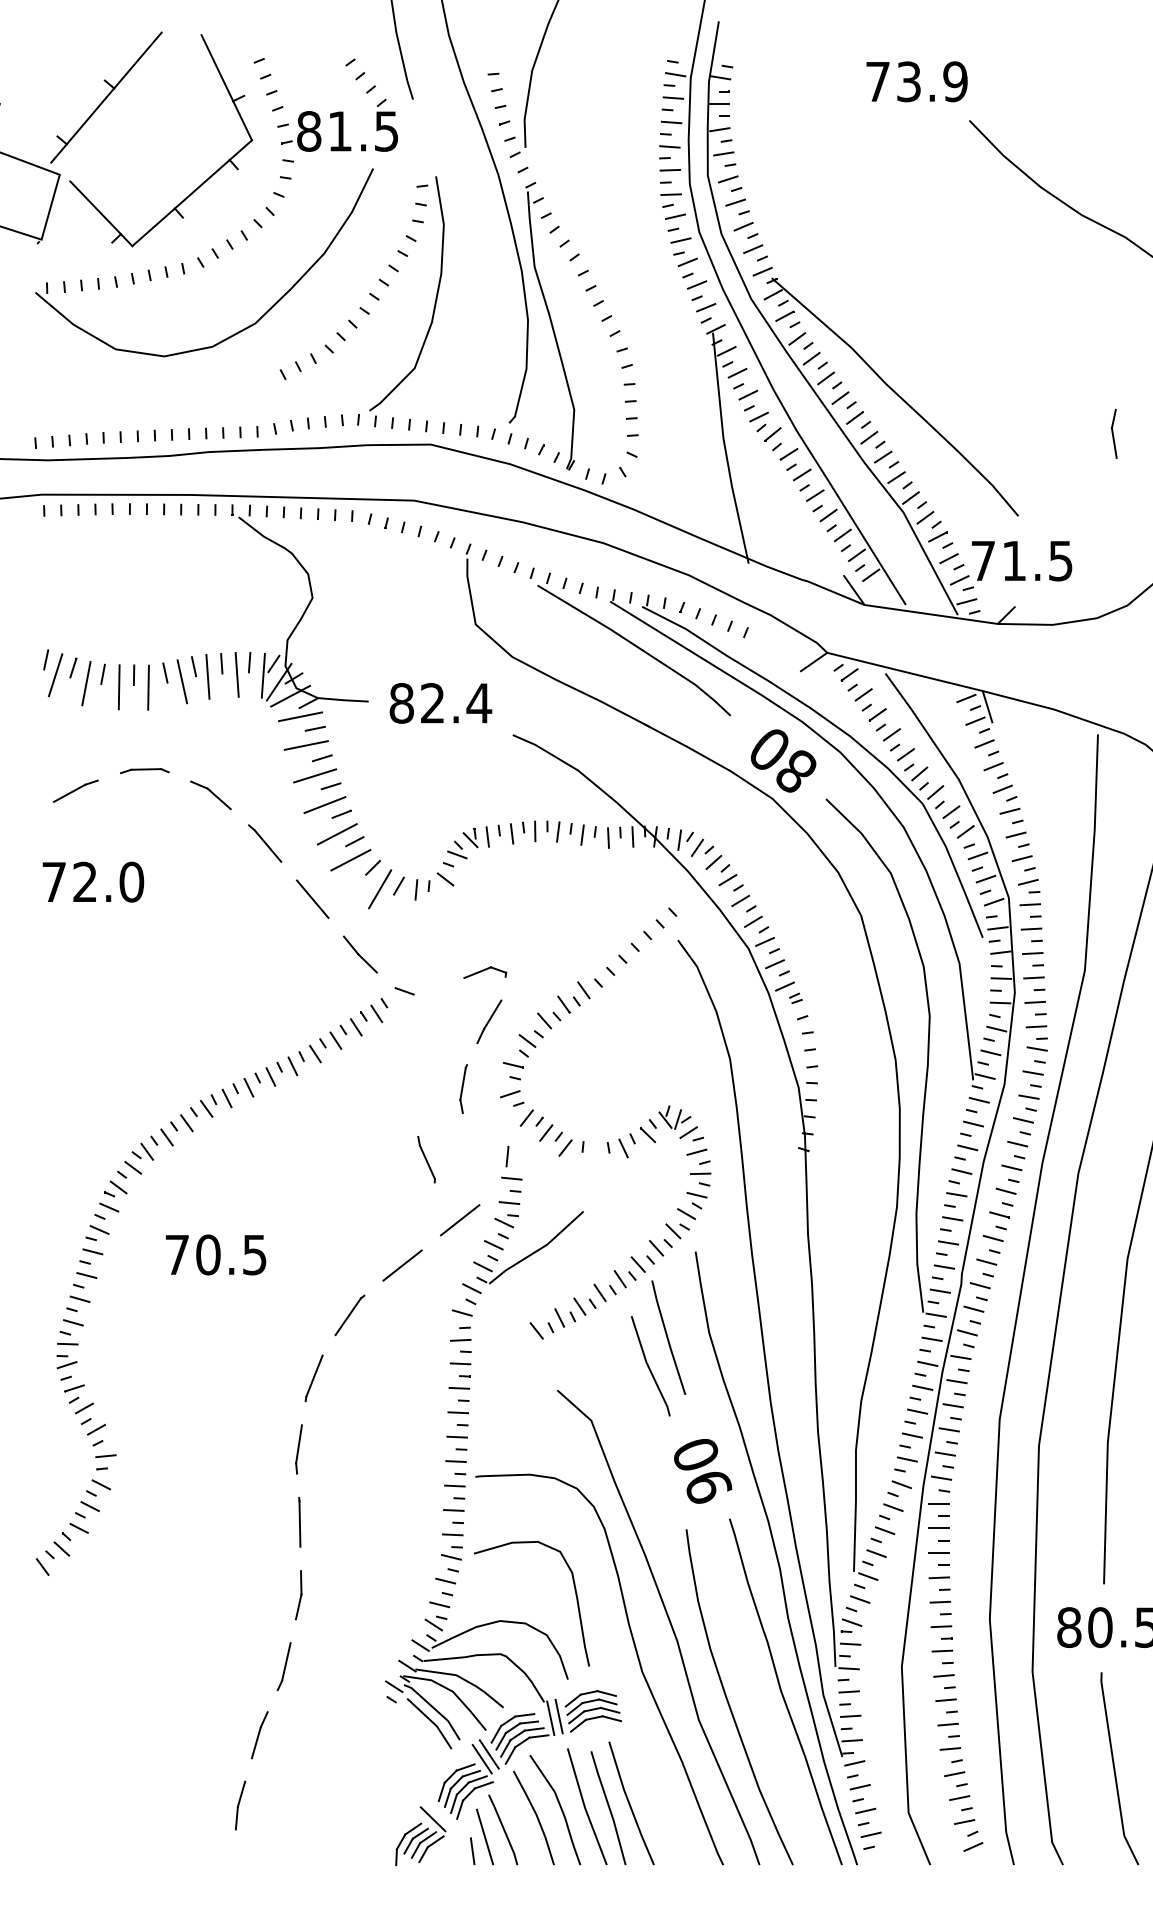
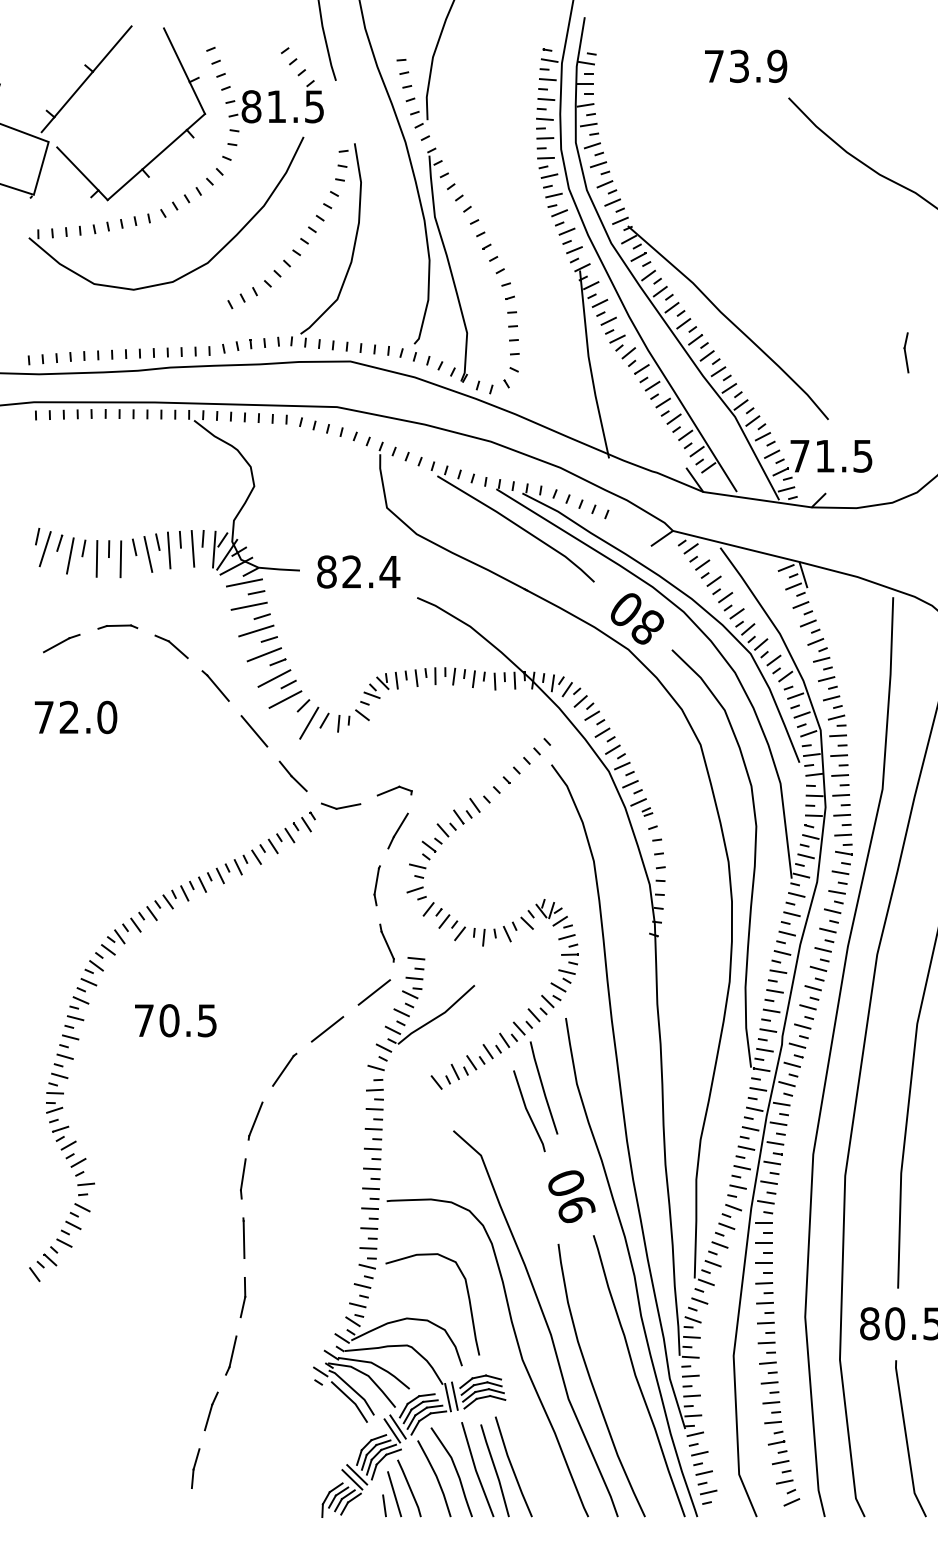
line: (428, 991) -> (348, 806), added
line: (507, 1156) -> (483, 937), moved
part: (425, 1158) -> (386, 942), moved
line: (439, 1812) -> (357, 1474), added

